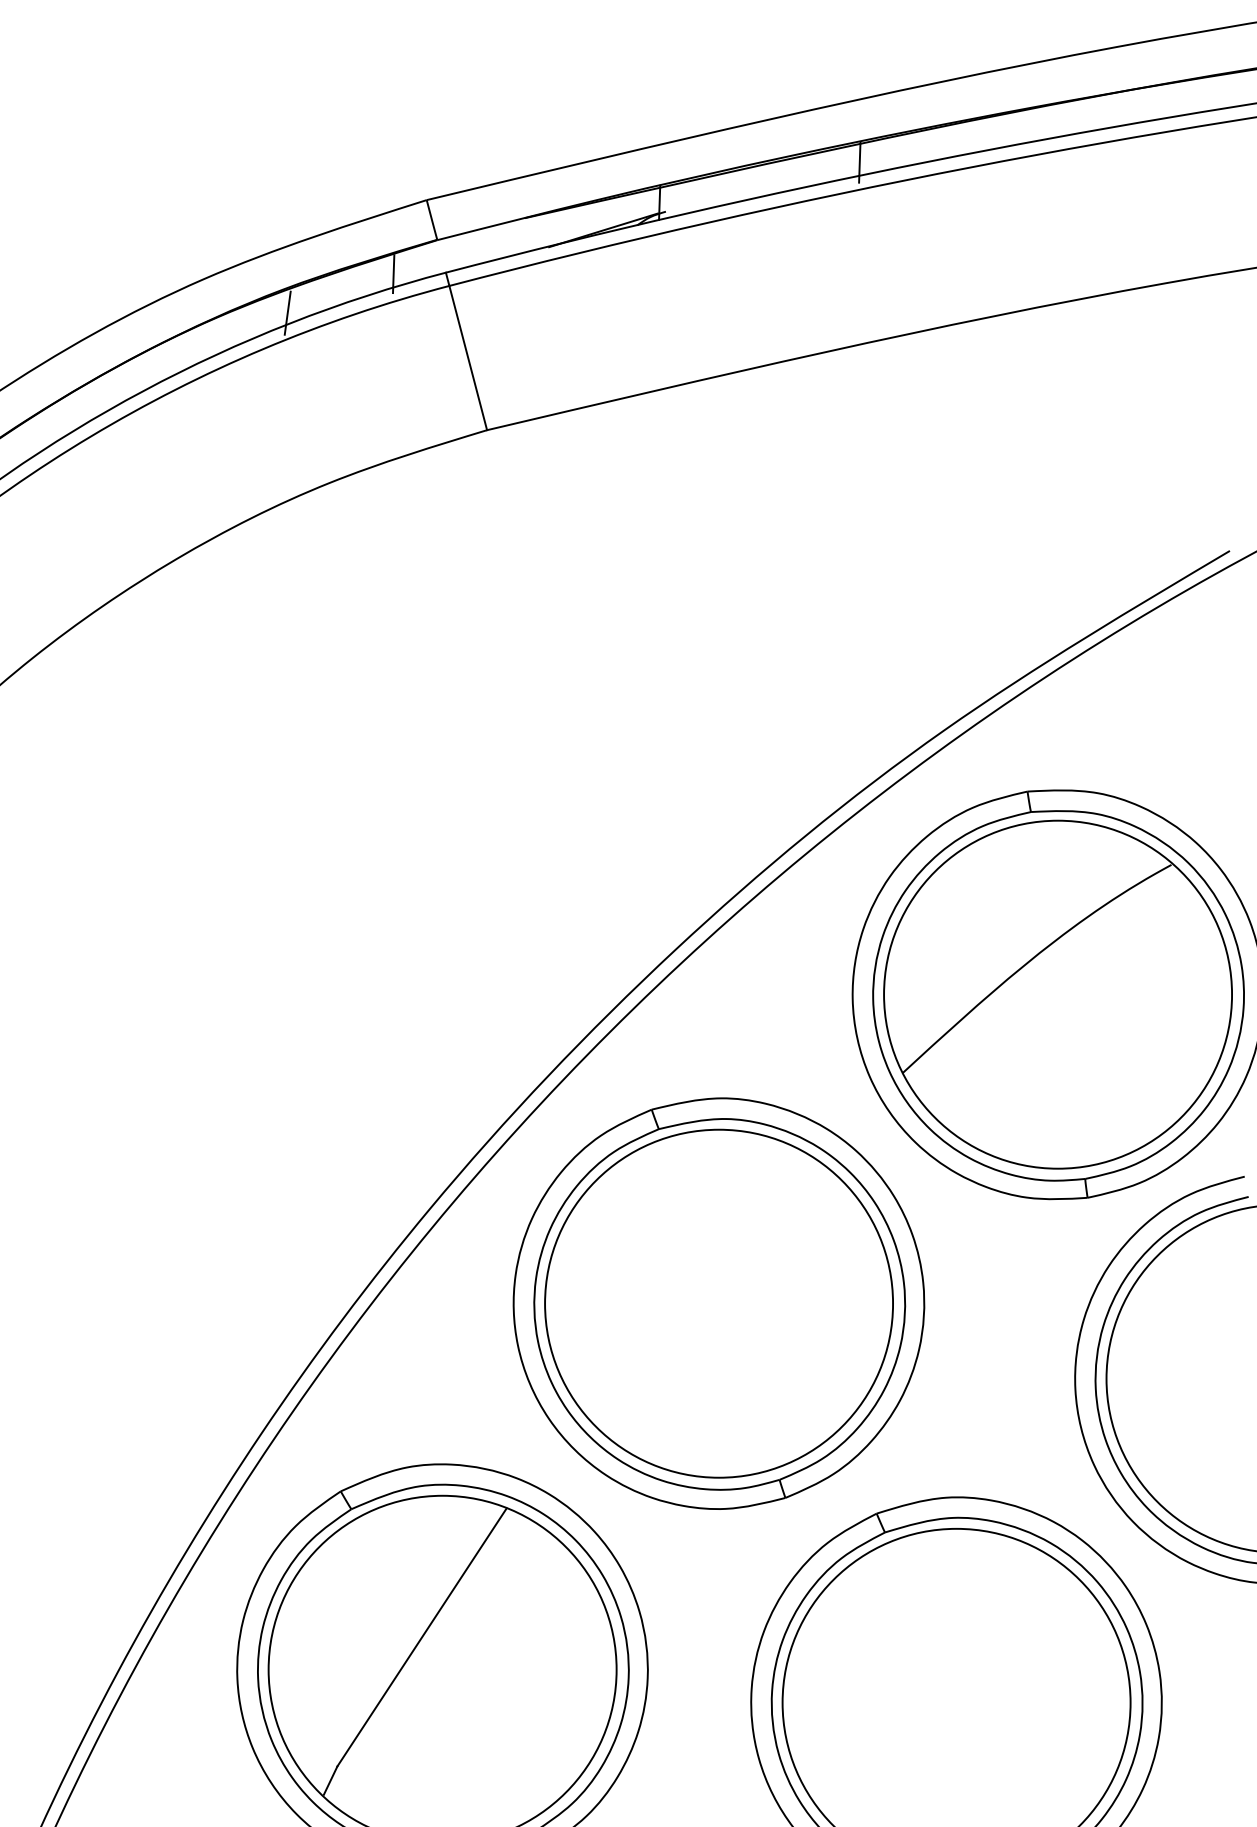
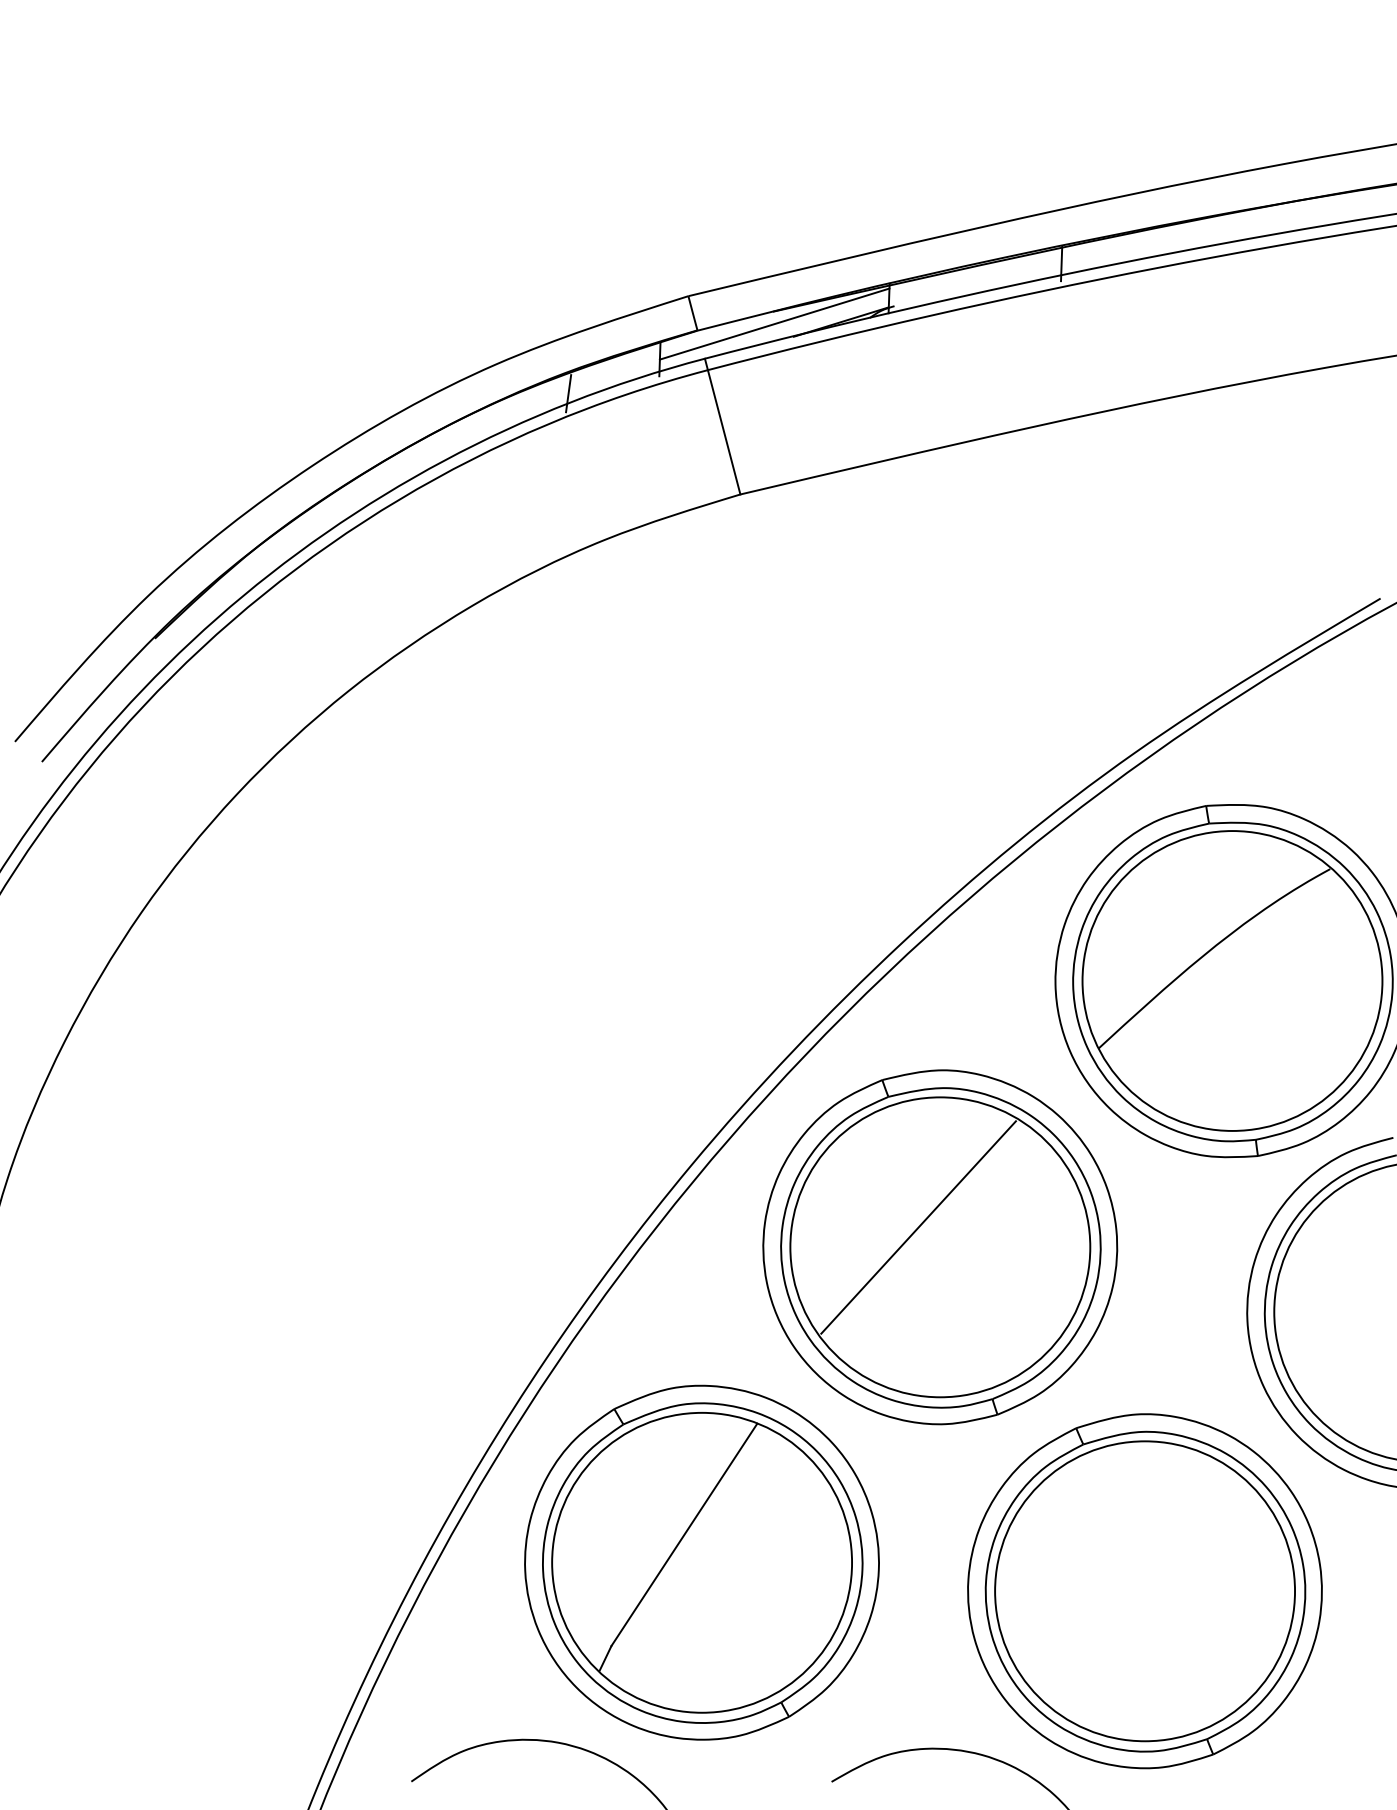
line: (526, 231) -> (774, 323), added
line: (693, 1280) -> (918, 1227), added

